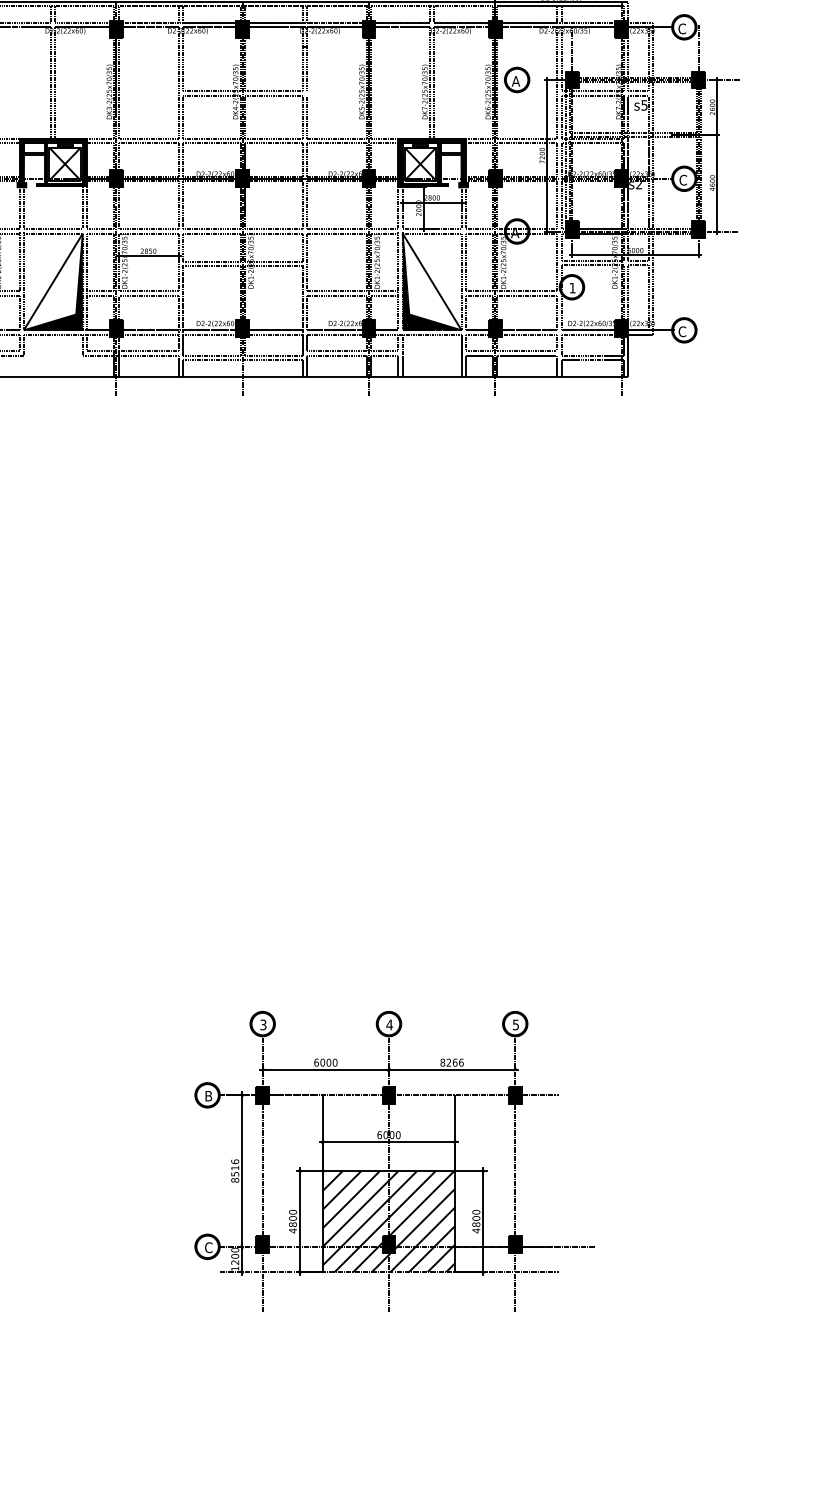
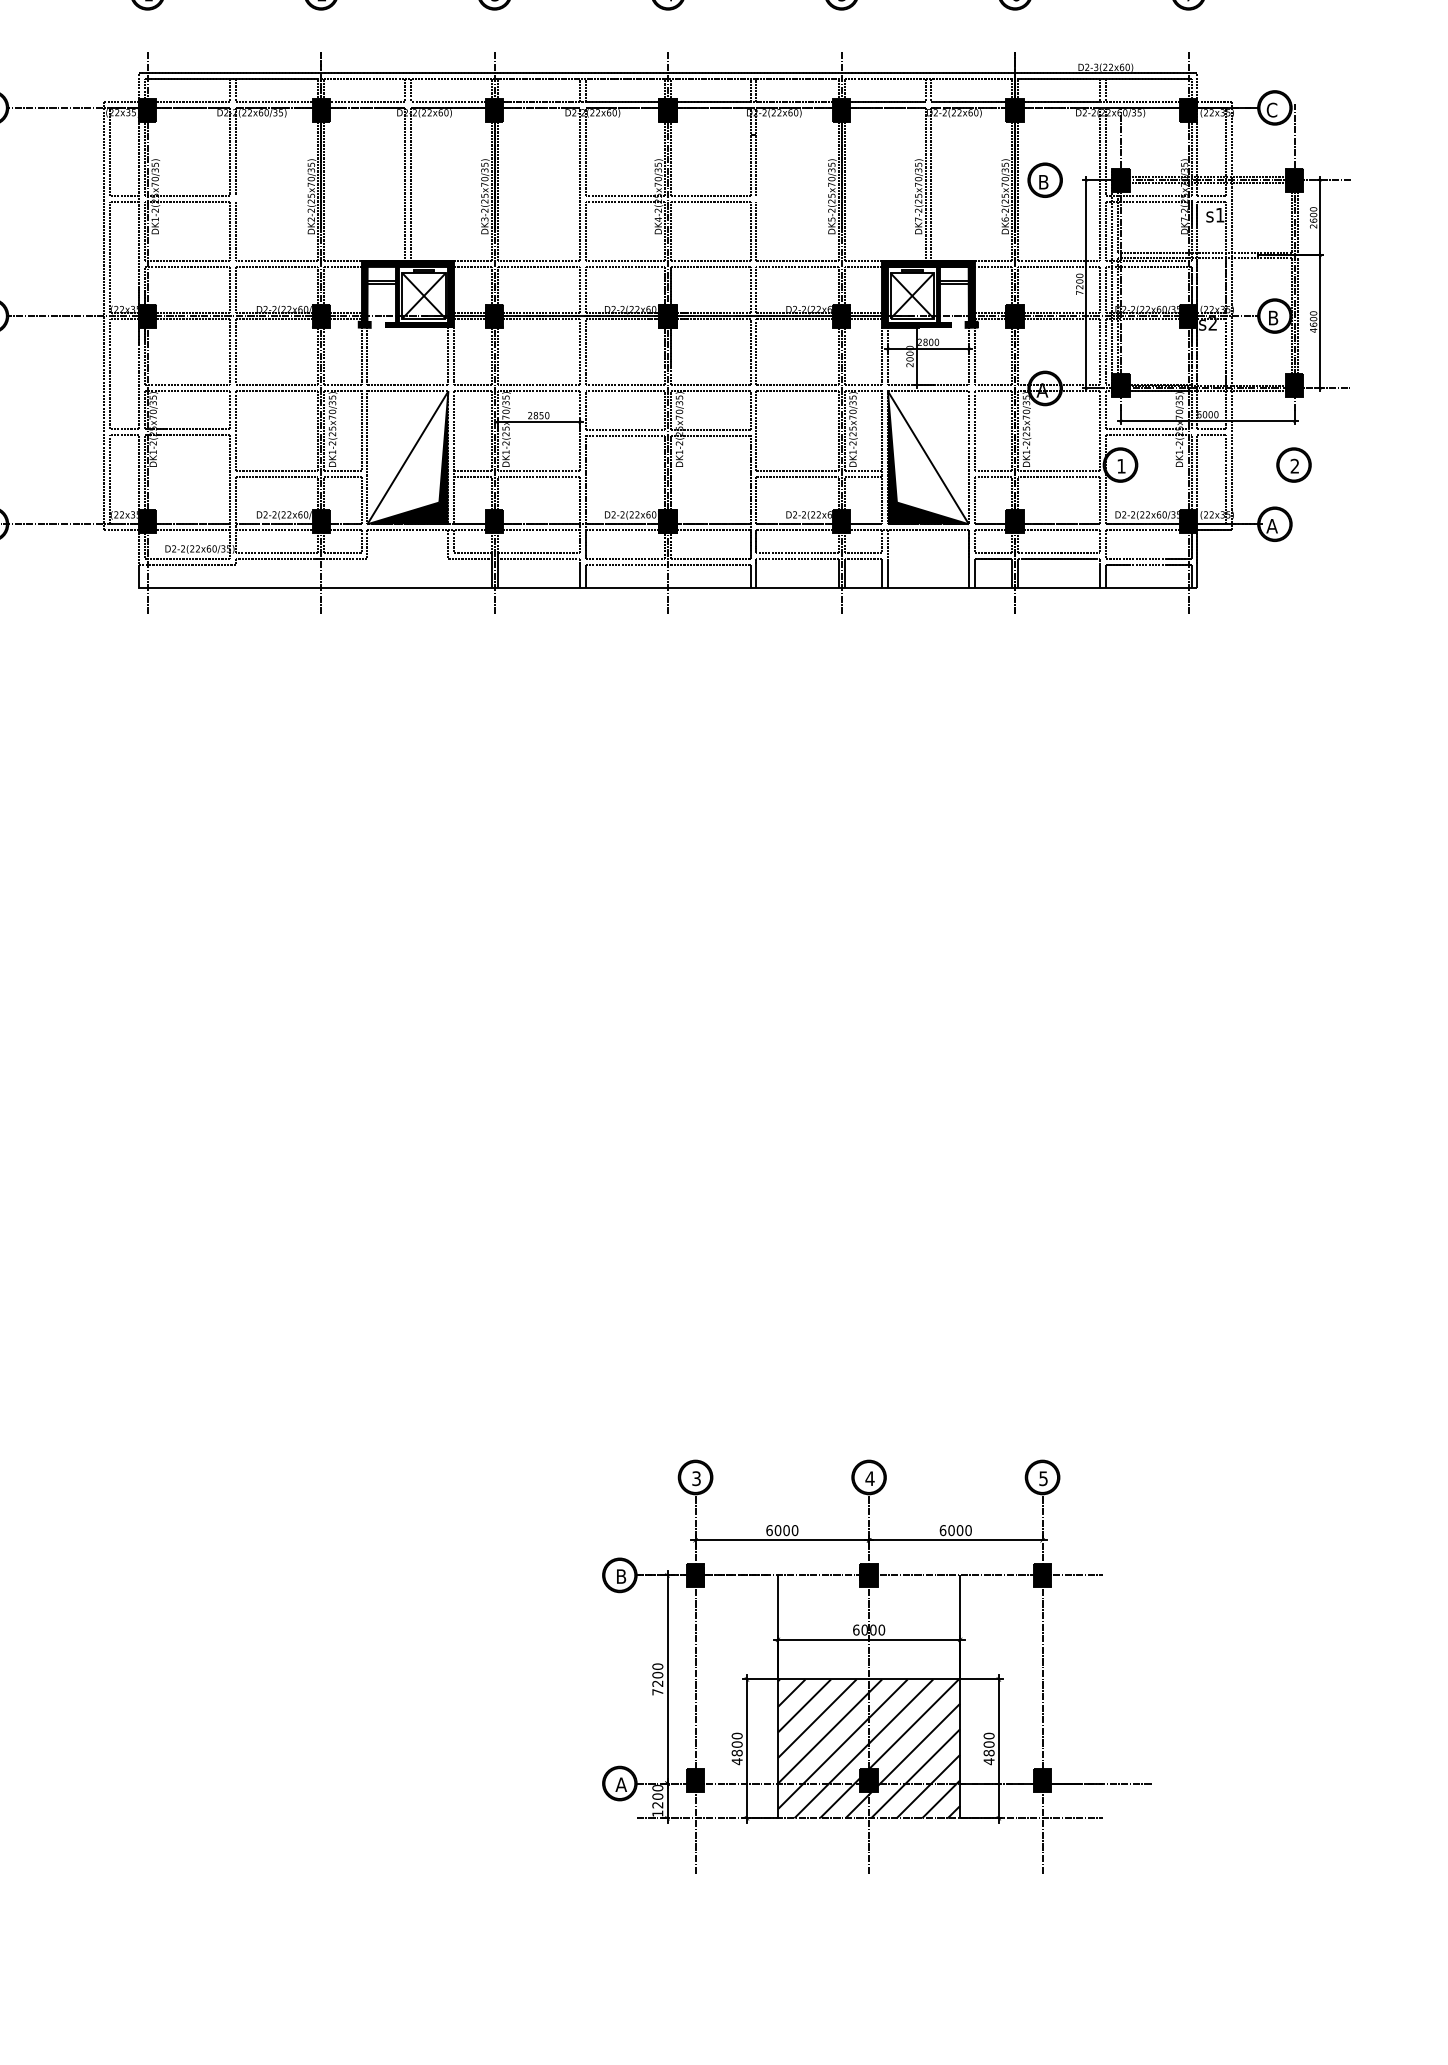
text: (515, 81) -> (1043, 182), A -> B
text: (644, 105) -> (1220, 215), s5 -> s1
text: (683, 179) -> (1273, 317), C -> B
part: (697, 286) -> (1293, 464), added
text: (681, 331) -> (1271, 525), C -> A
text: (451, 1062) -> (955, 1530), 8266 -> 6000
text: (234, 1171) -> (657, 1679), 8516 -> 7200
text: (208, 1247) -> (621, 1784), C -> A

